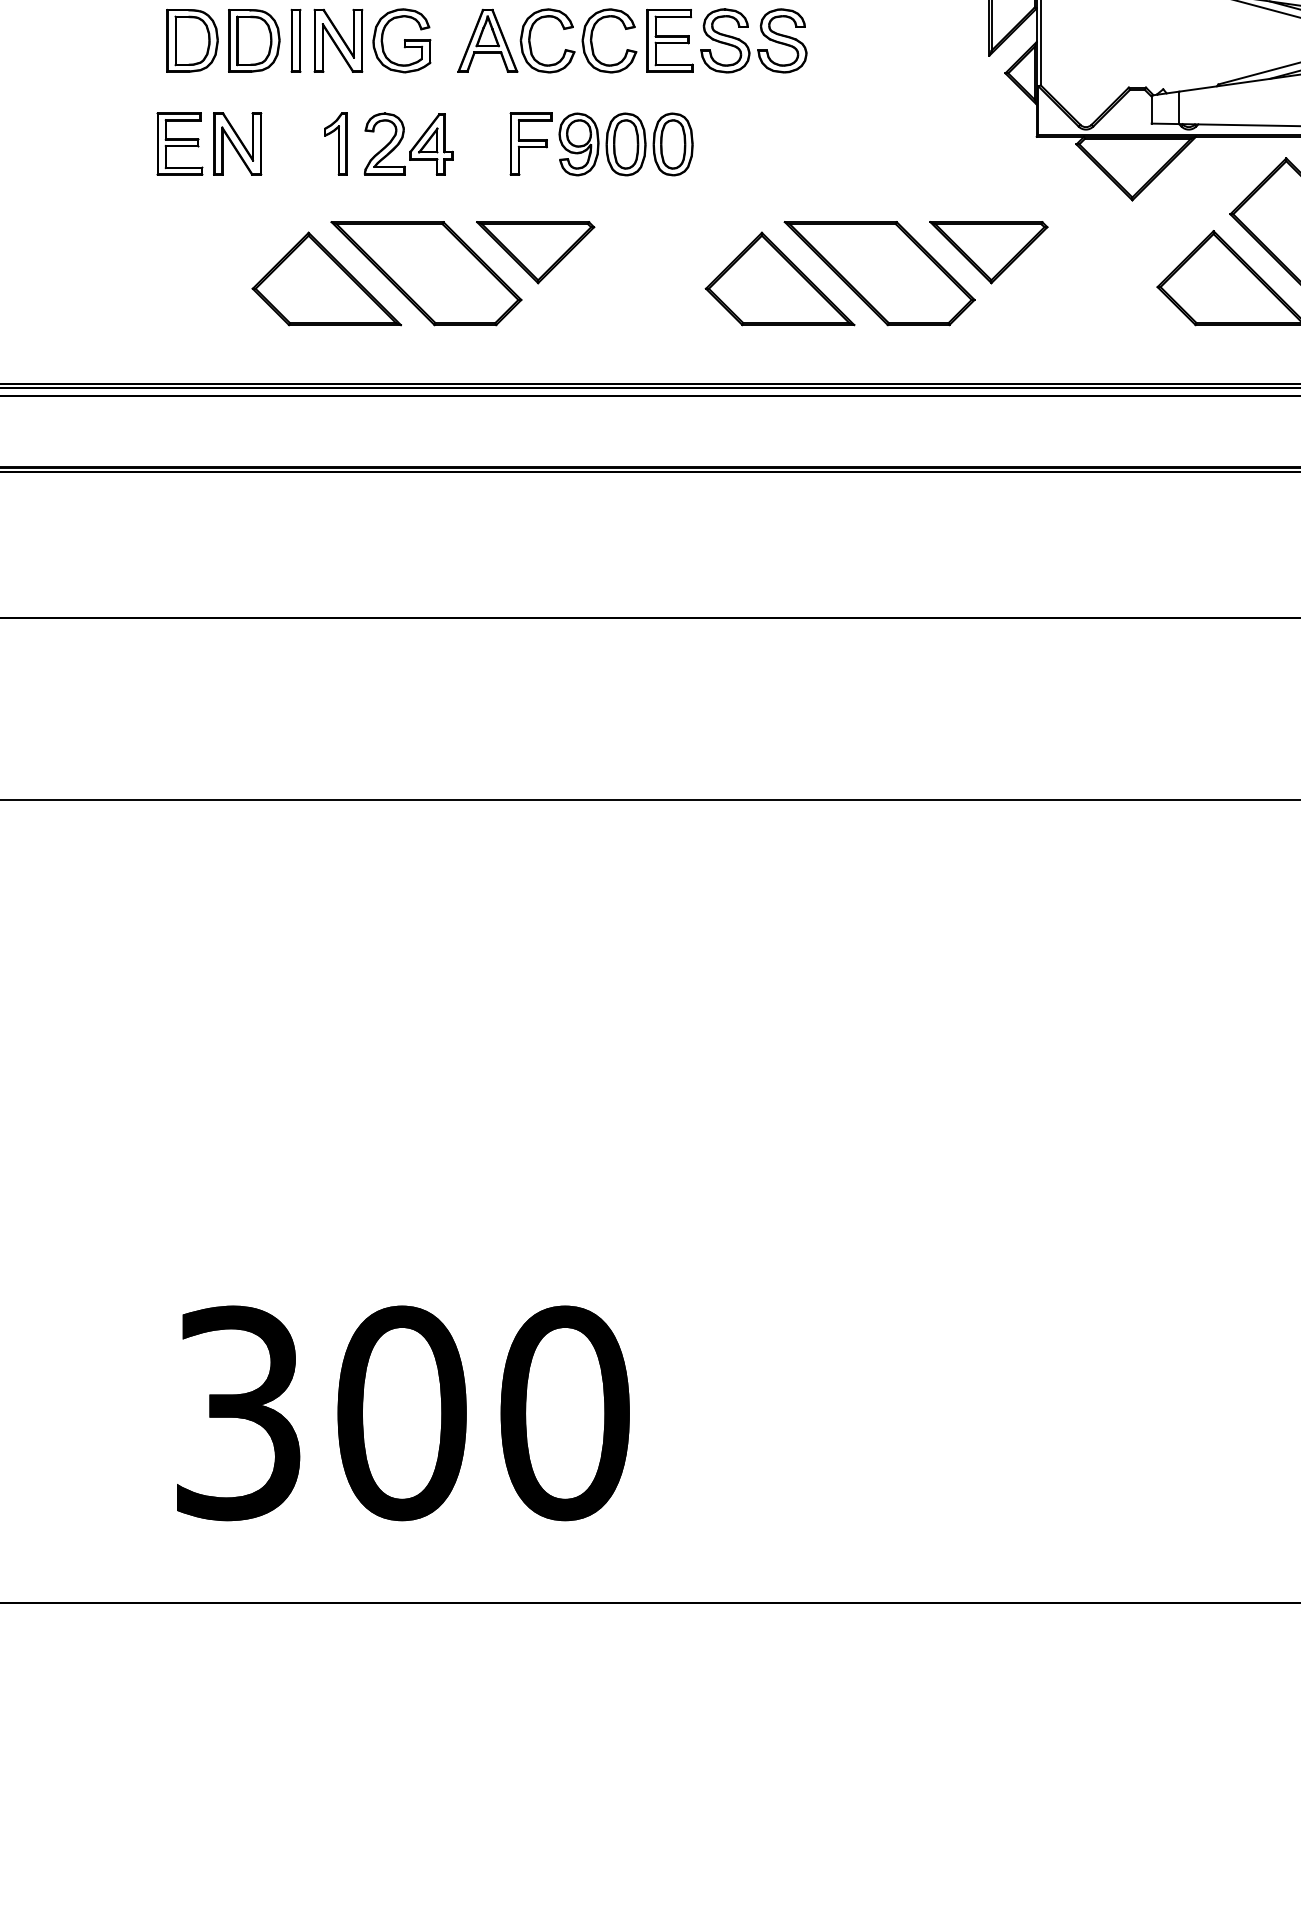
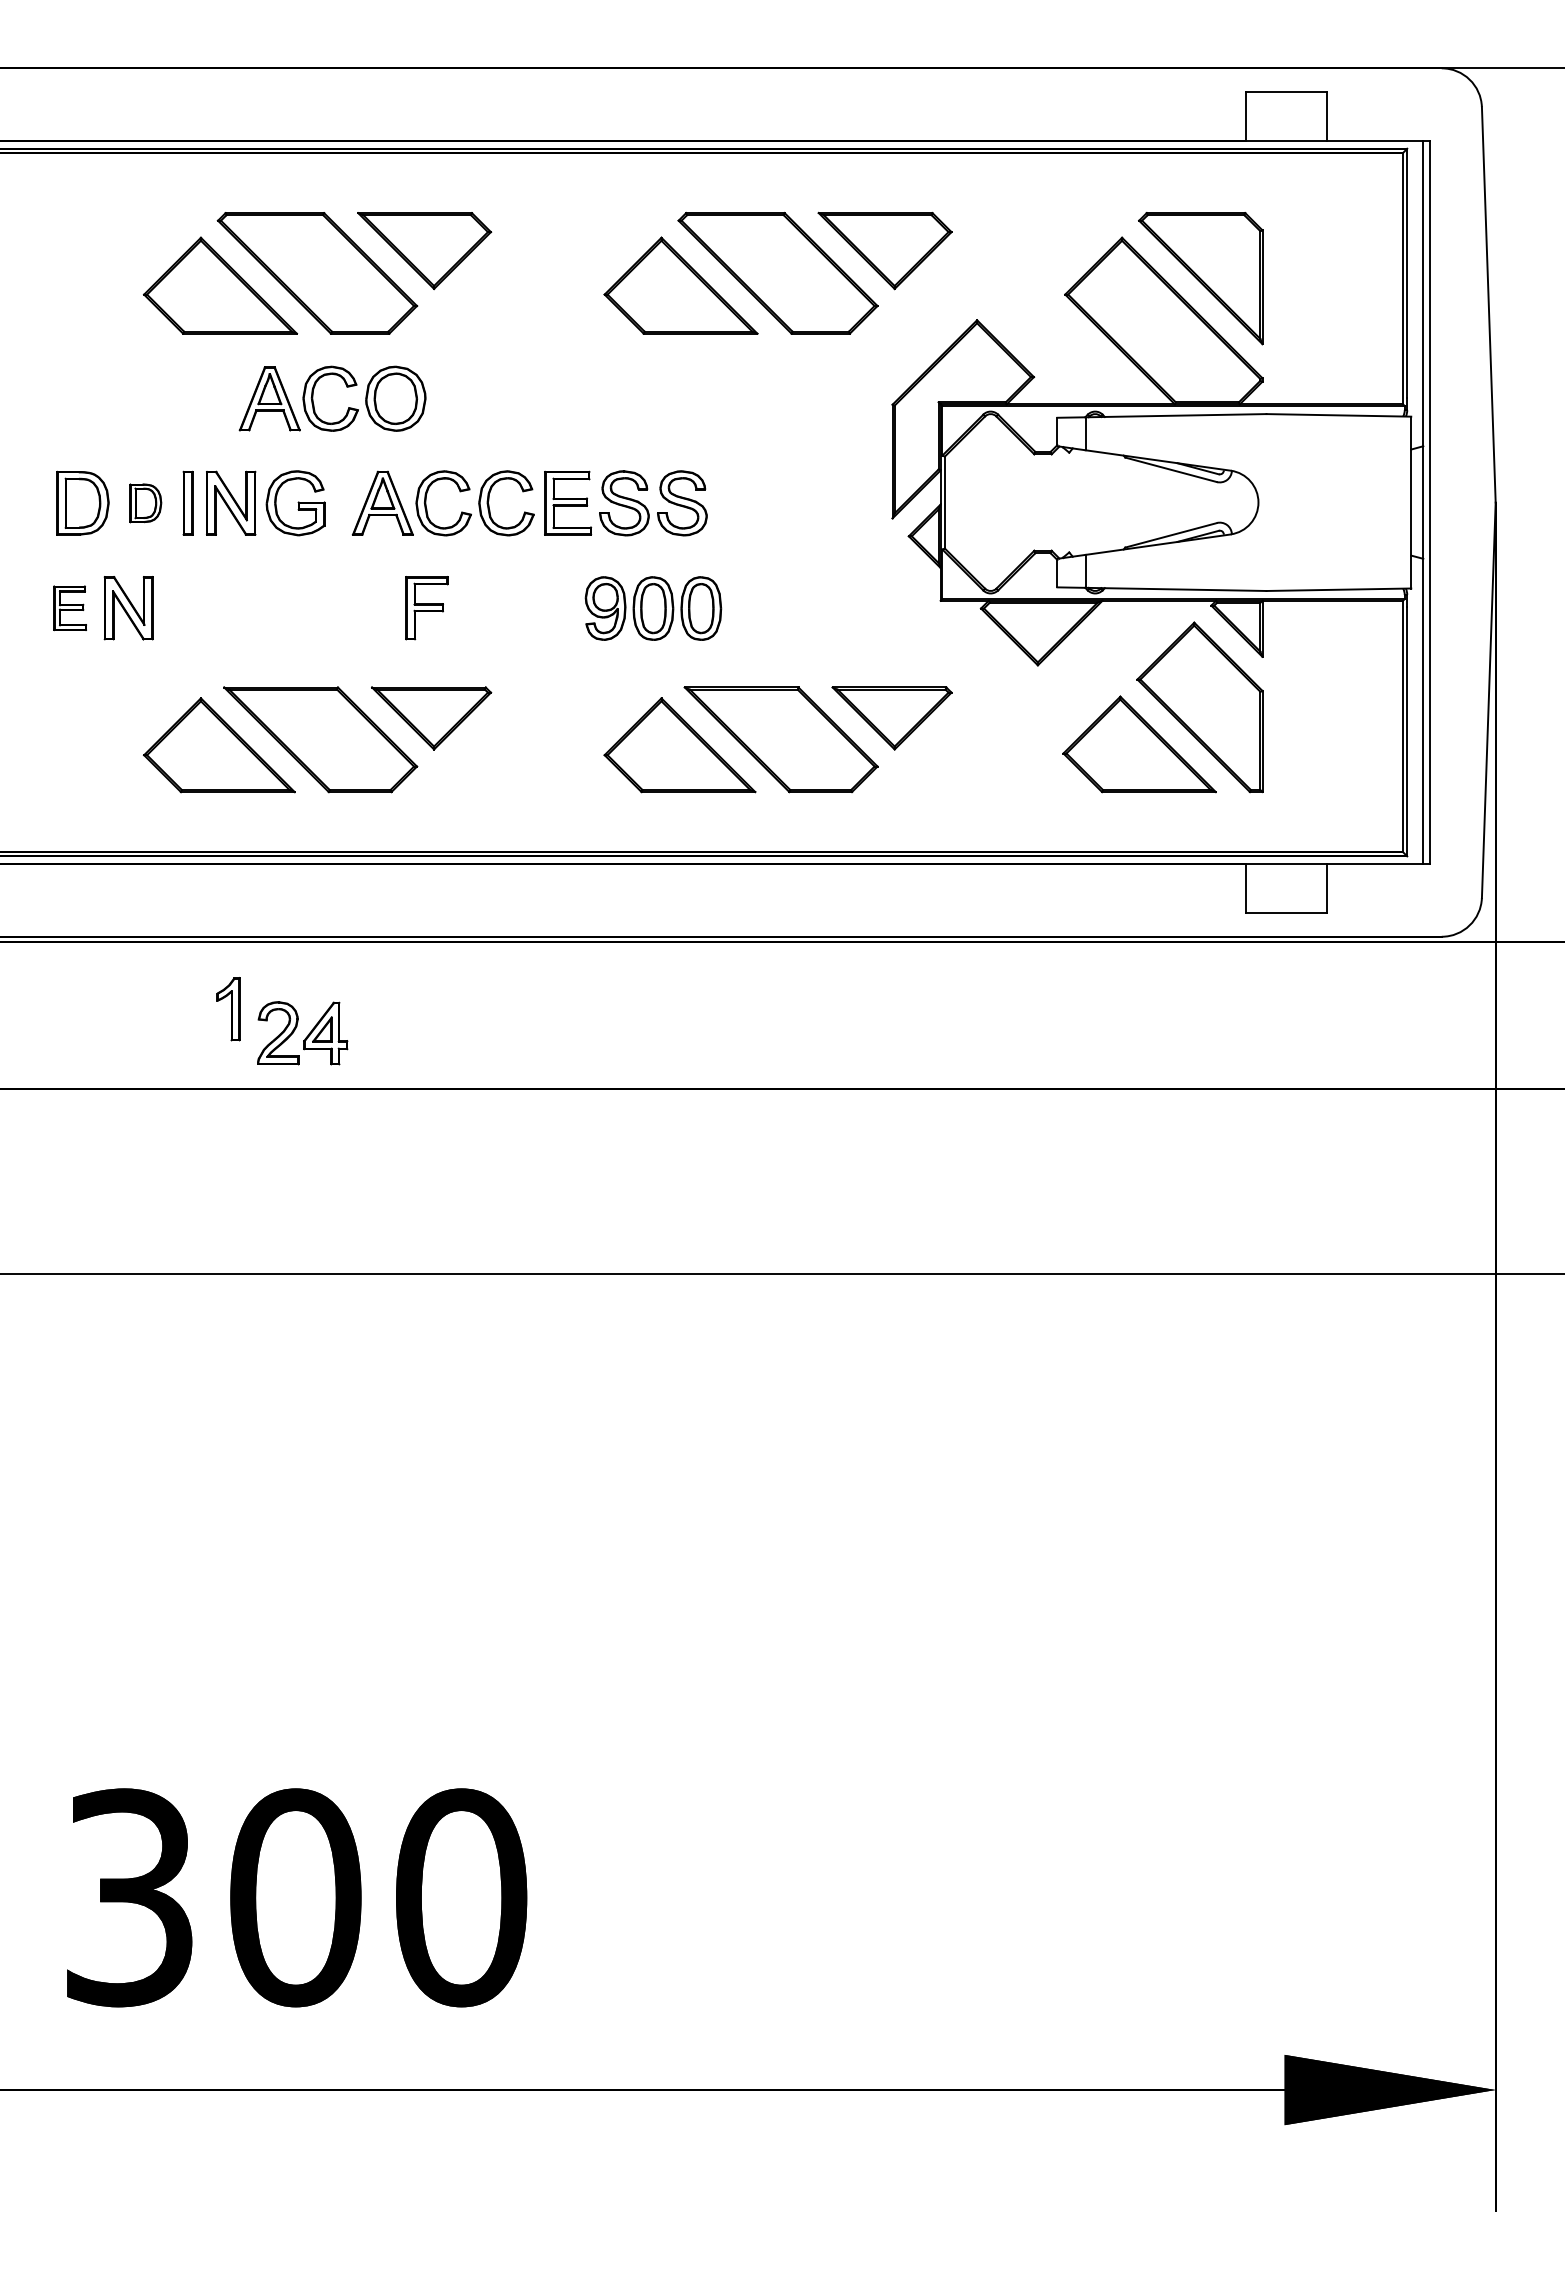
part: (254, 41) -> (145, 503), size x0.6
part: (179, 144) -> (69, 608), size x0.7
part: (335, 144) -> (228, 1009), moved
part: (408, 144) -> (302, 1033), moved
part: (626, 144) -> (653, 608), moved

